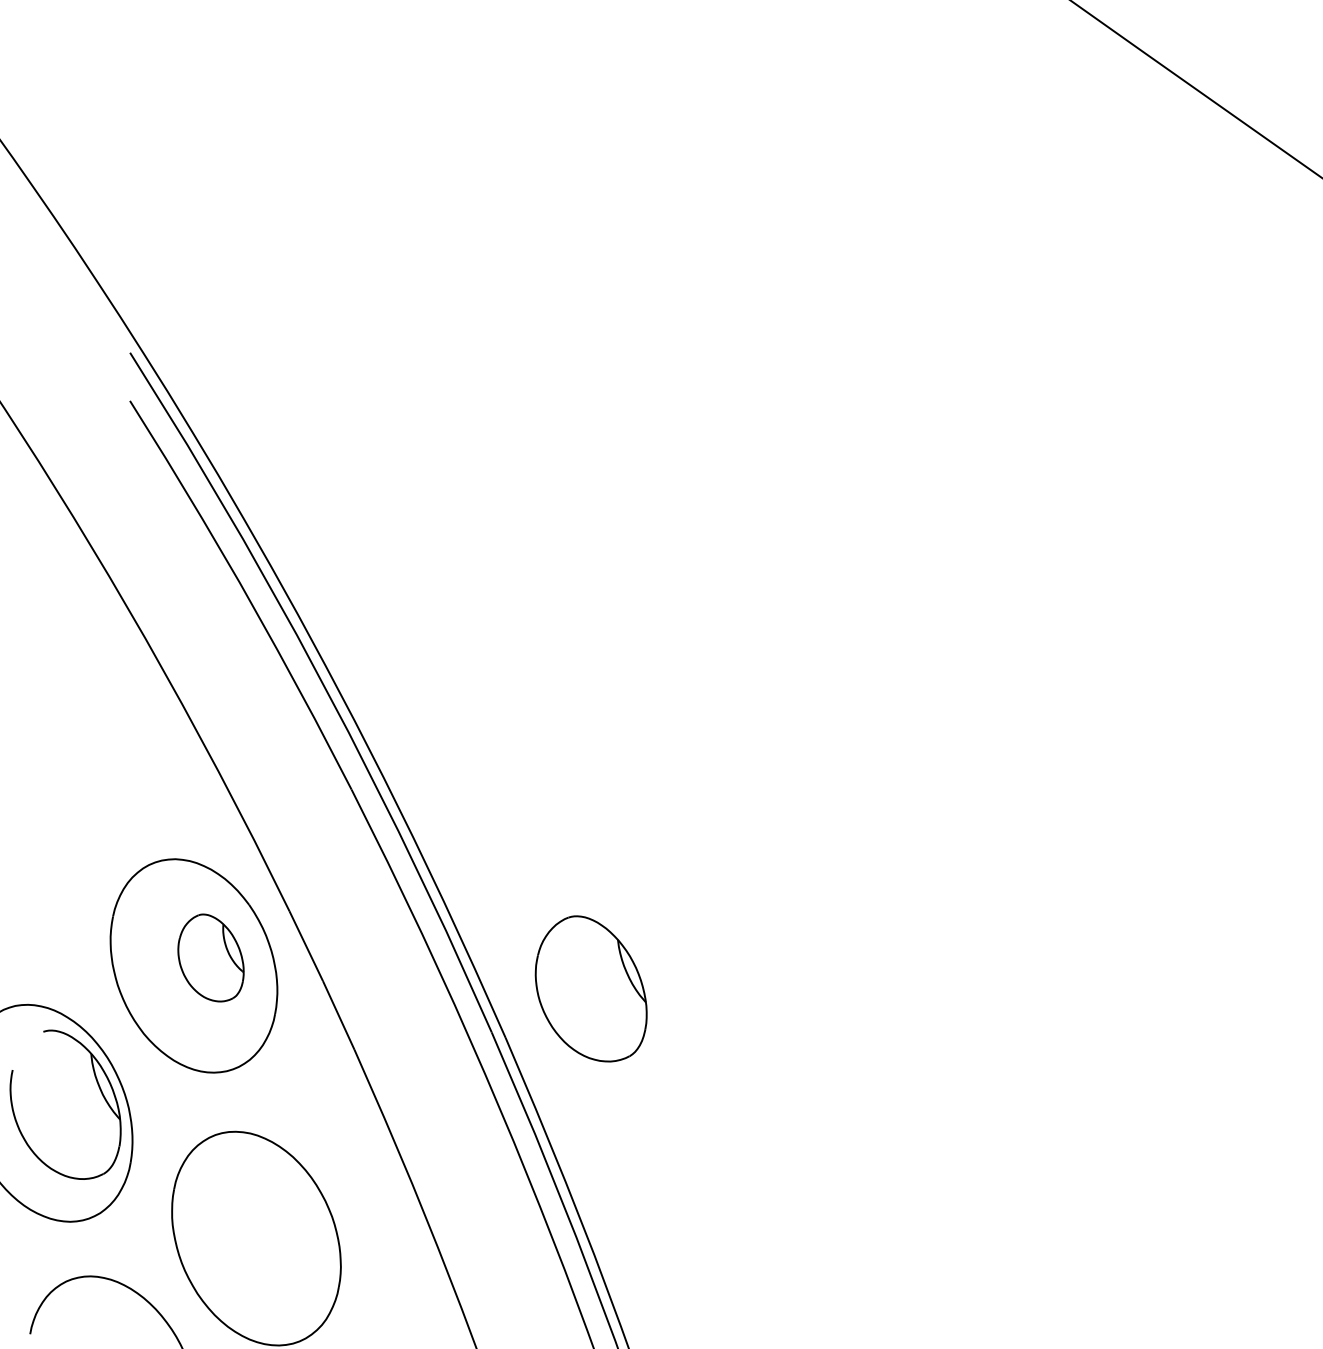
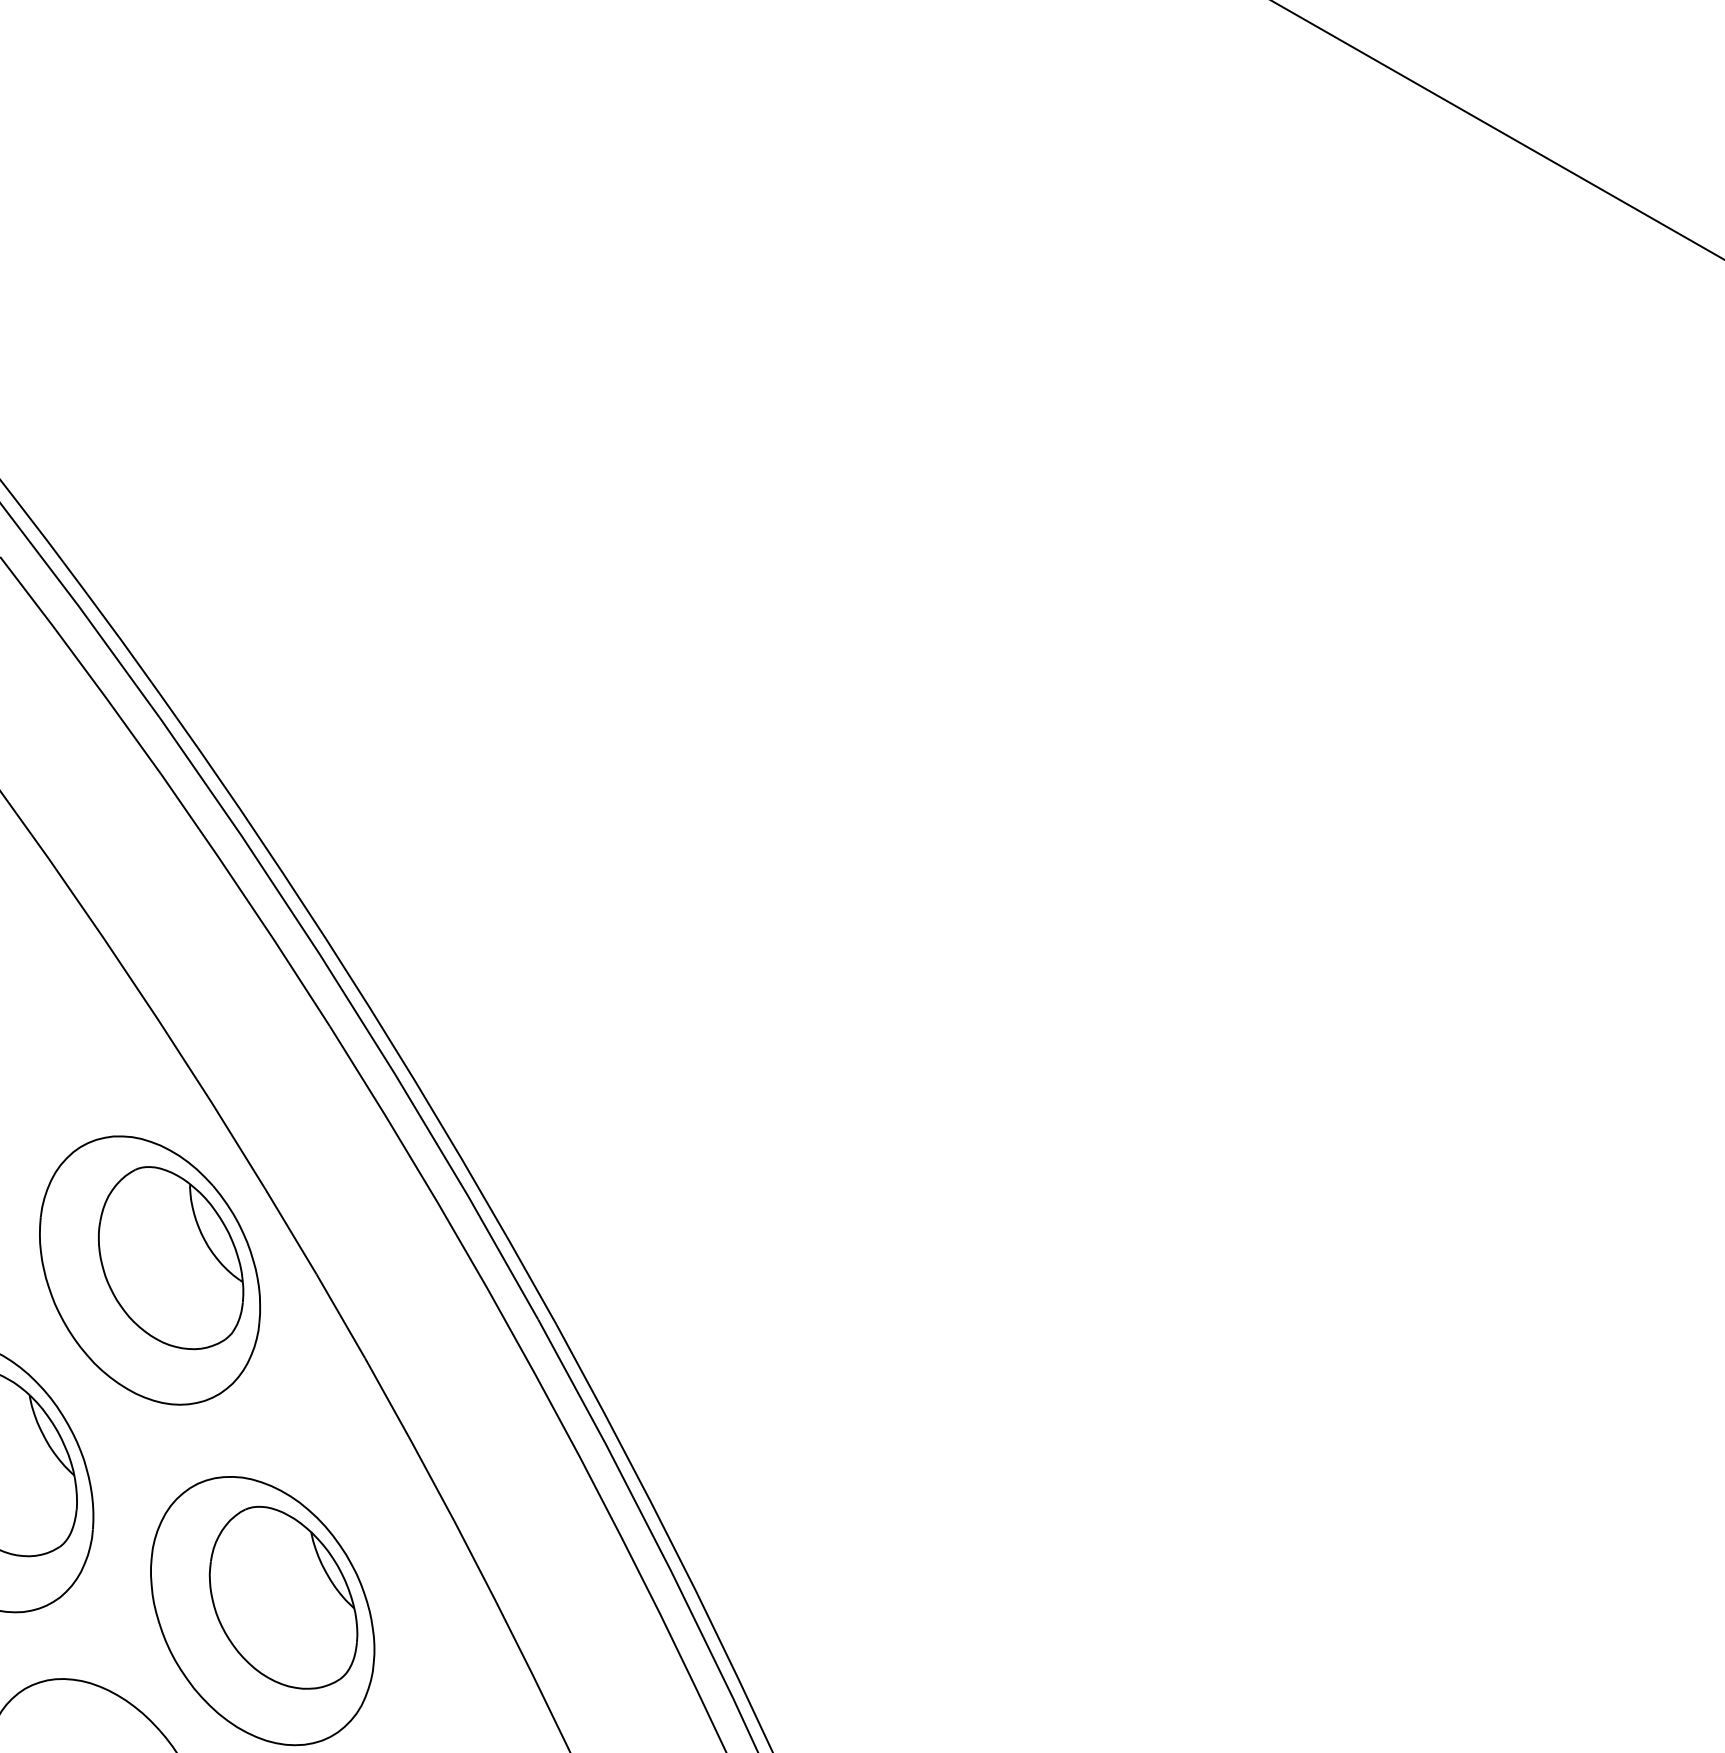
part: (211, 958) -> (171, 1258), size x1.67
part: (591, 988) -> (283, 1597), moved

